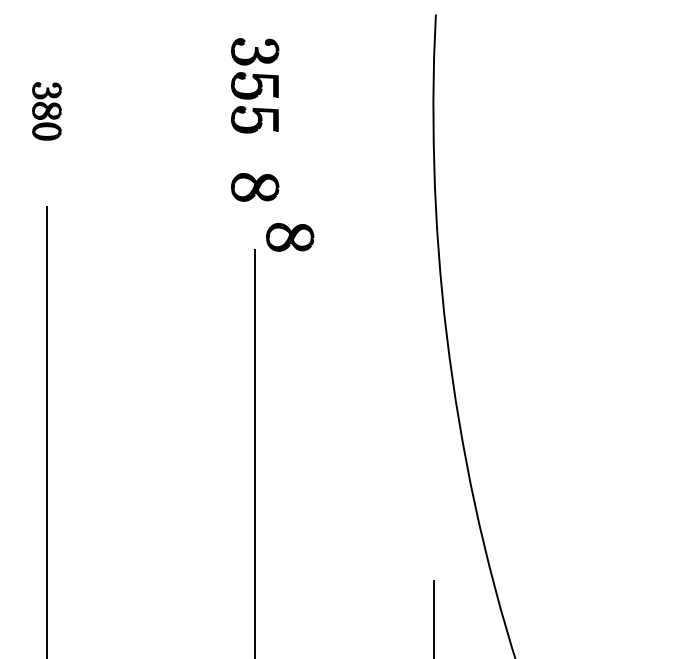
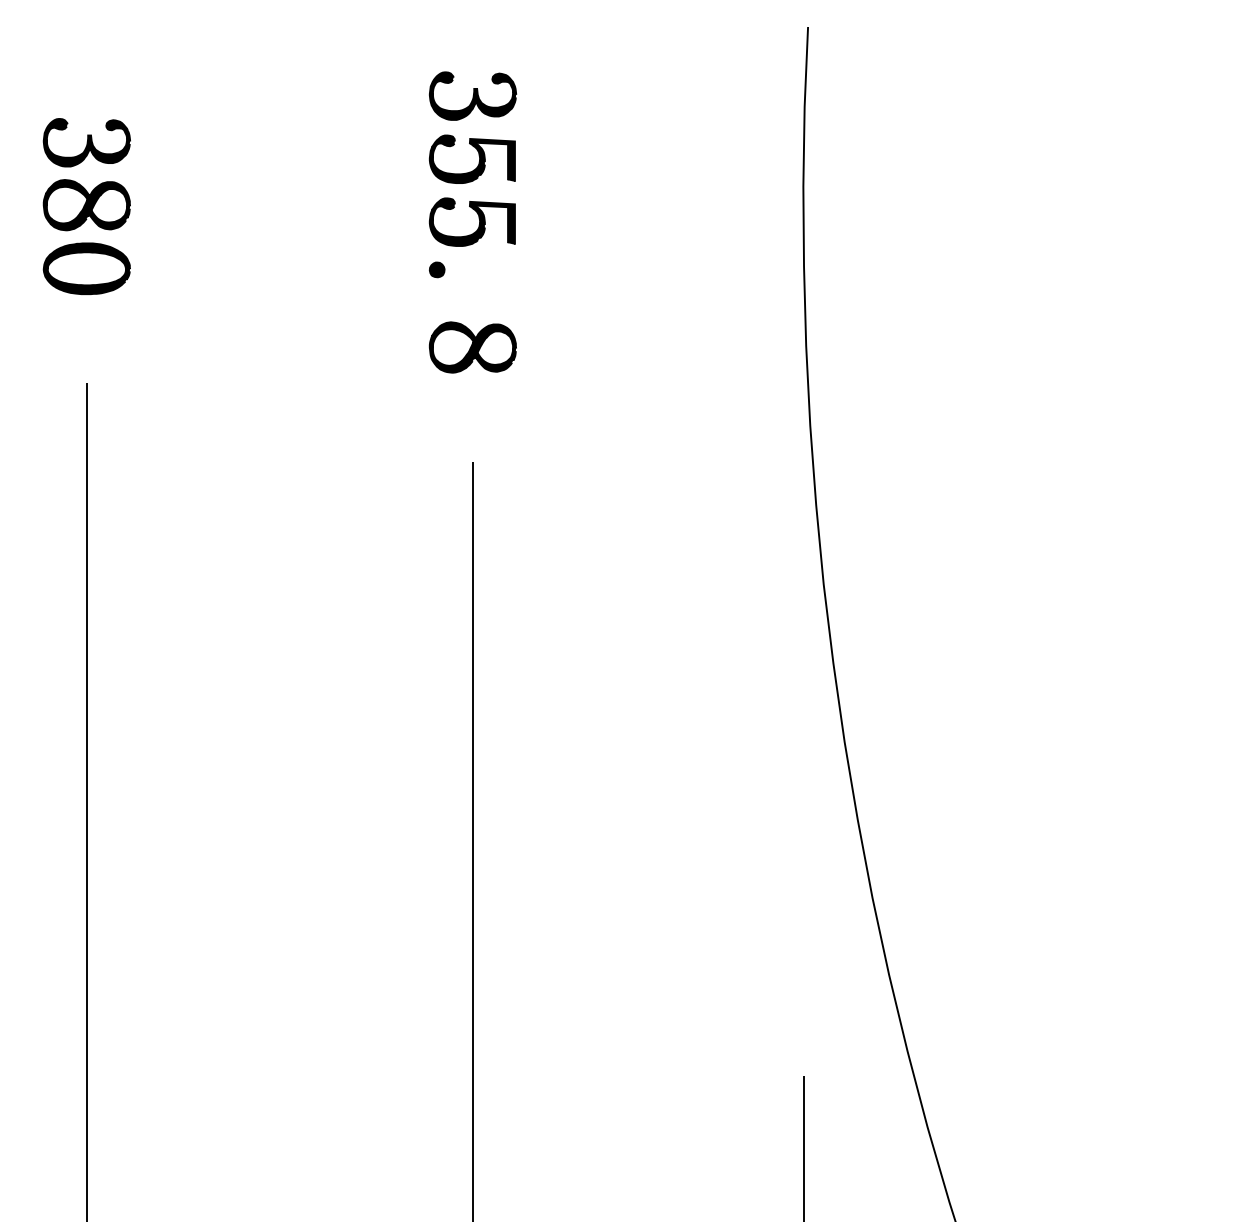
part: (46, 111) -> (86, 206), size x1.67
part: (235, 145) -> (436, 269), added
part: (290, 236) -> (538, 438), removed

